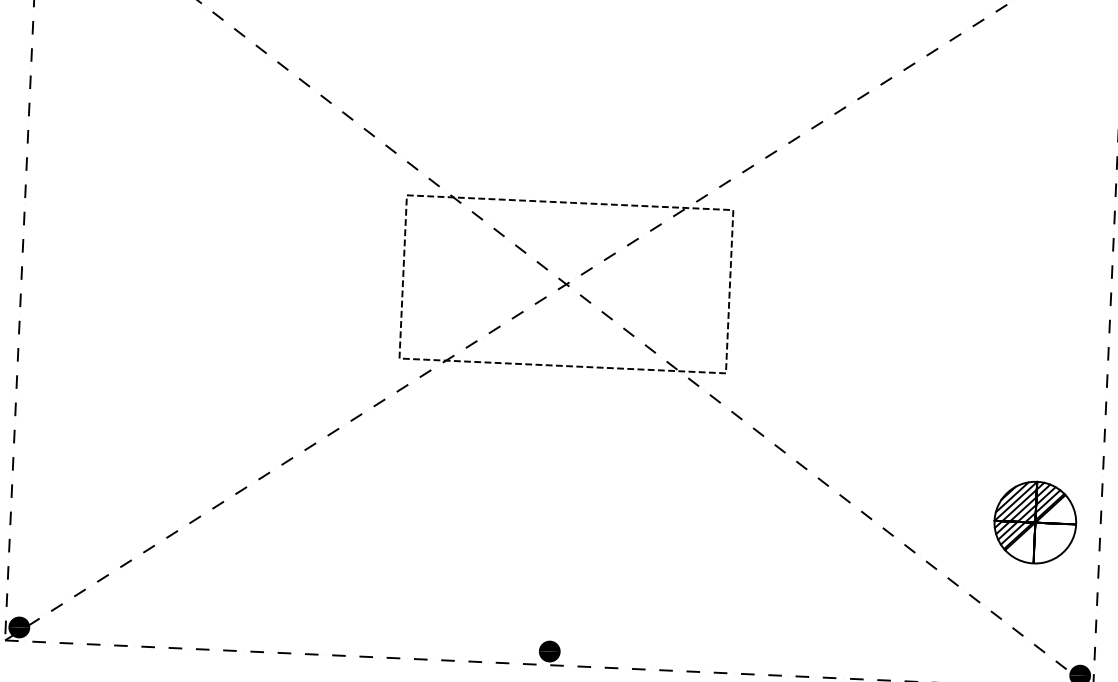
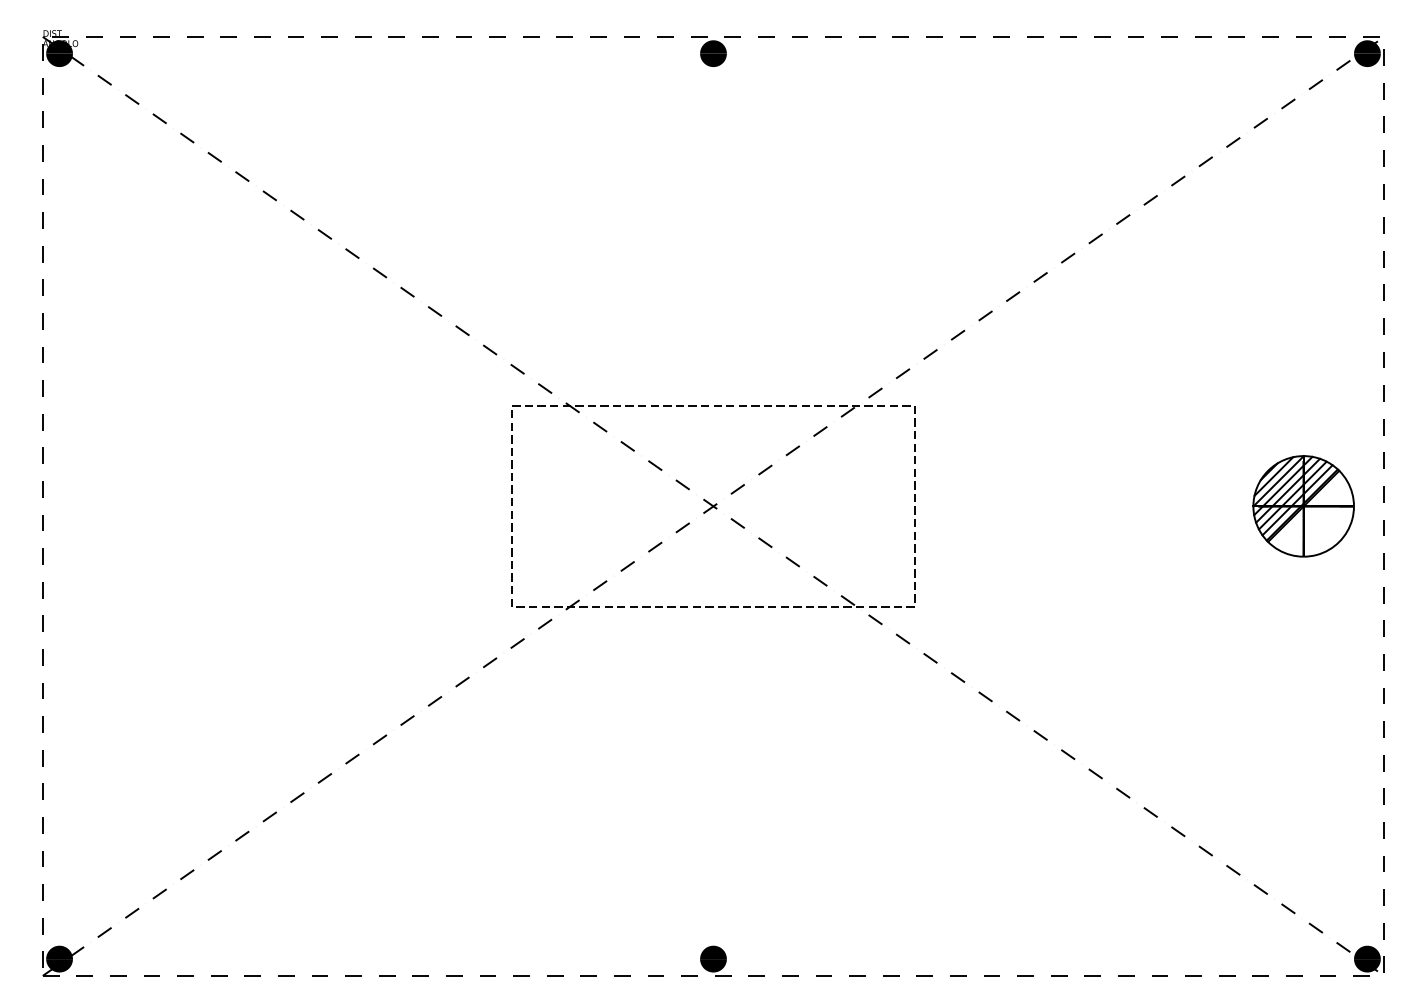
part: (1035, 522) -> (1303, 506), moved

